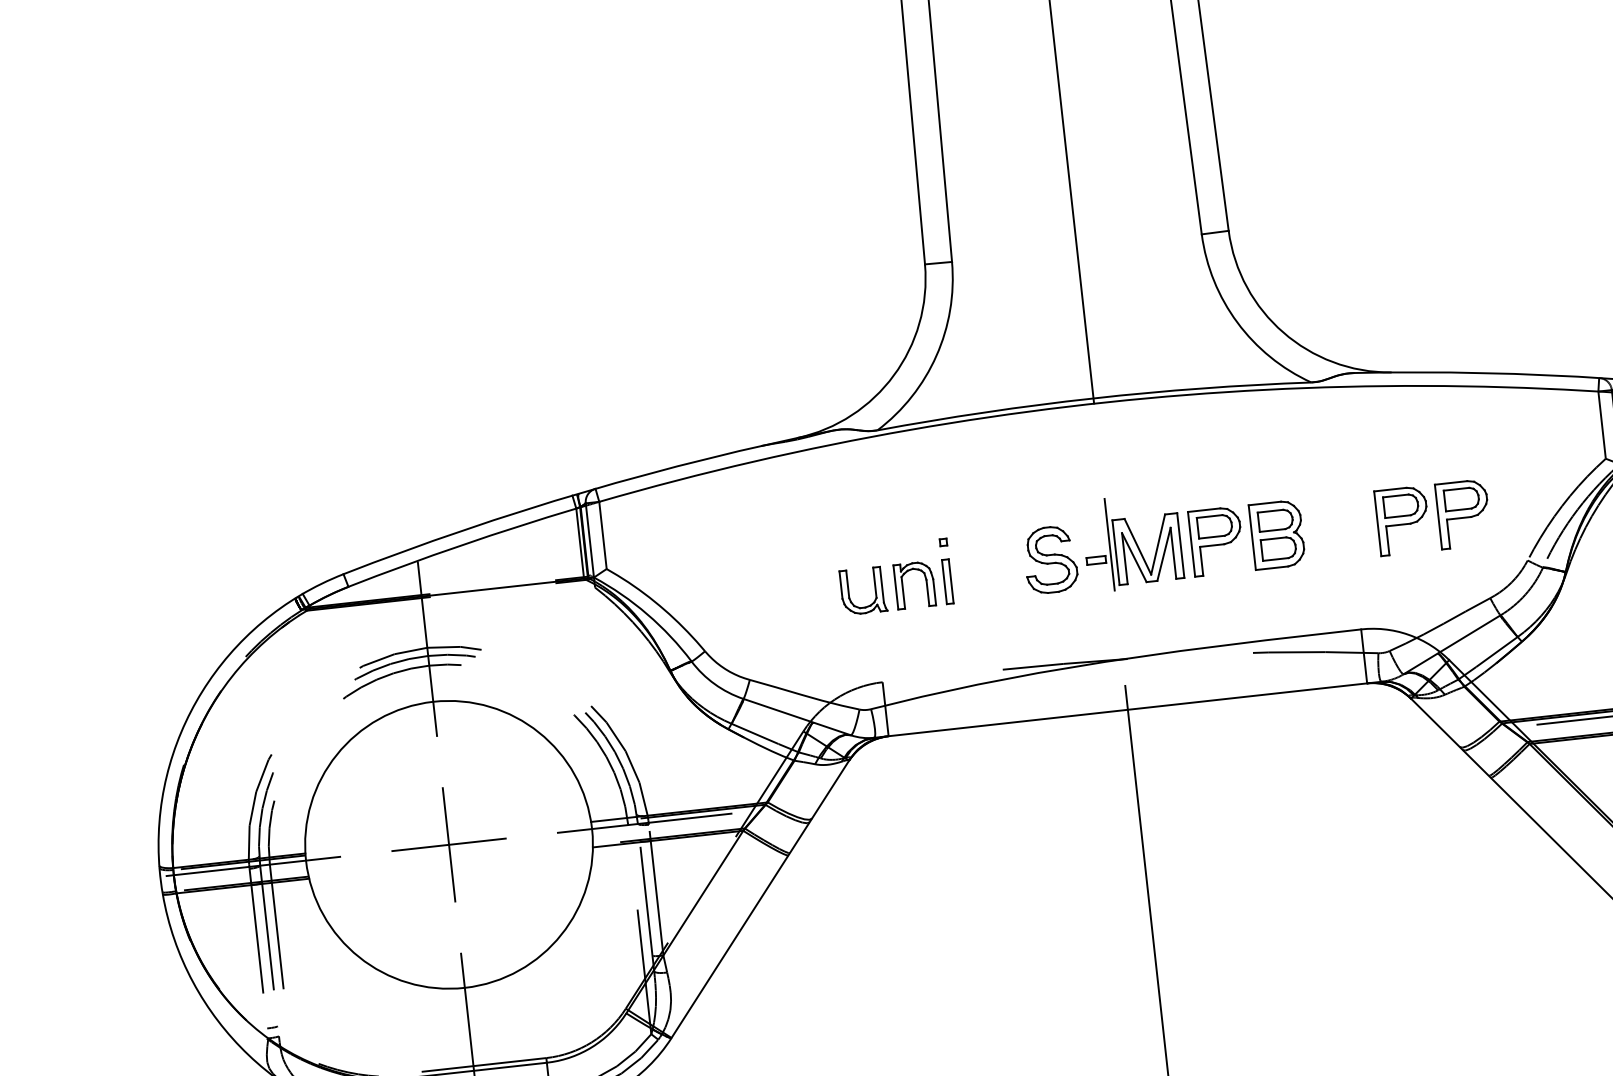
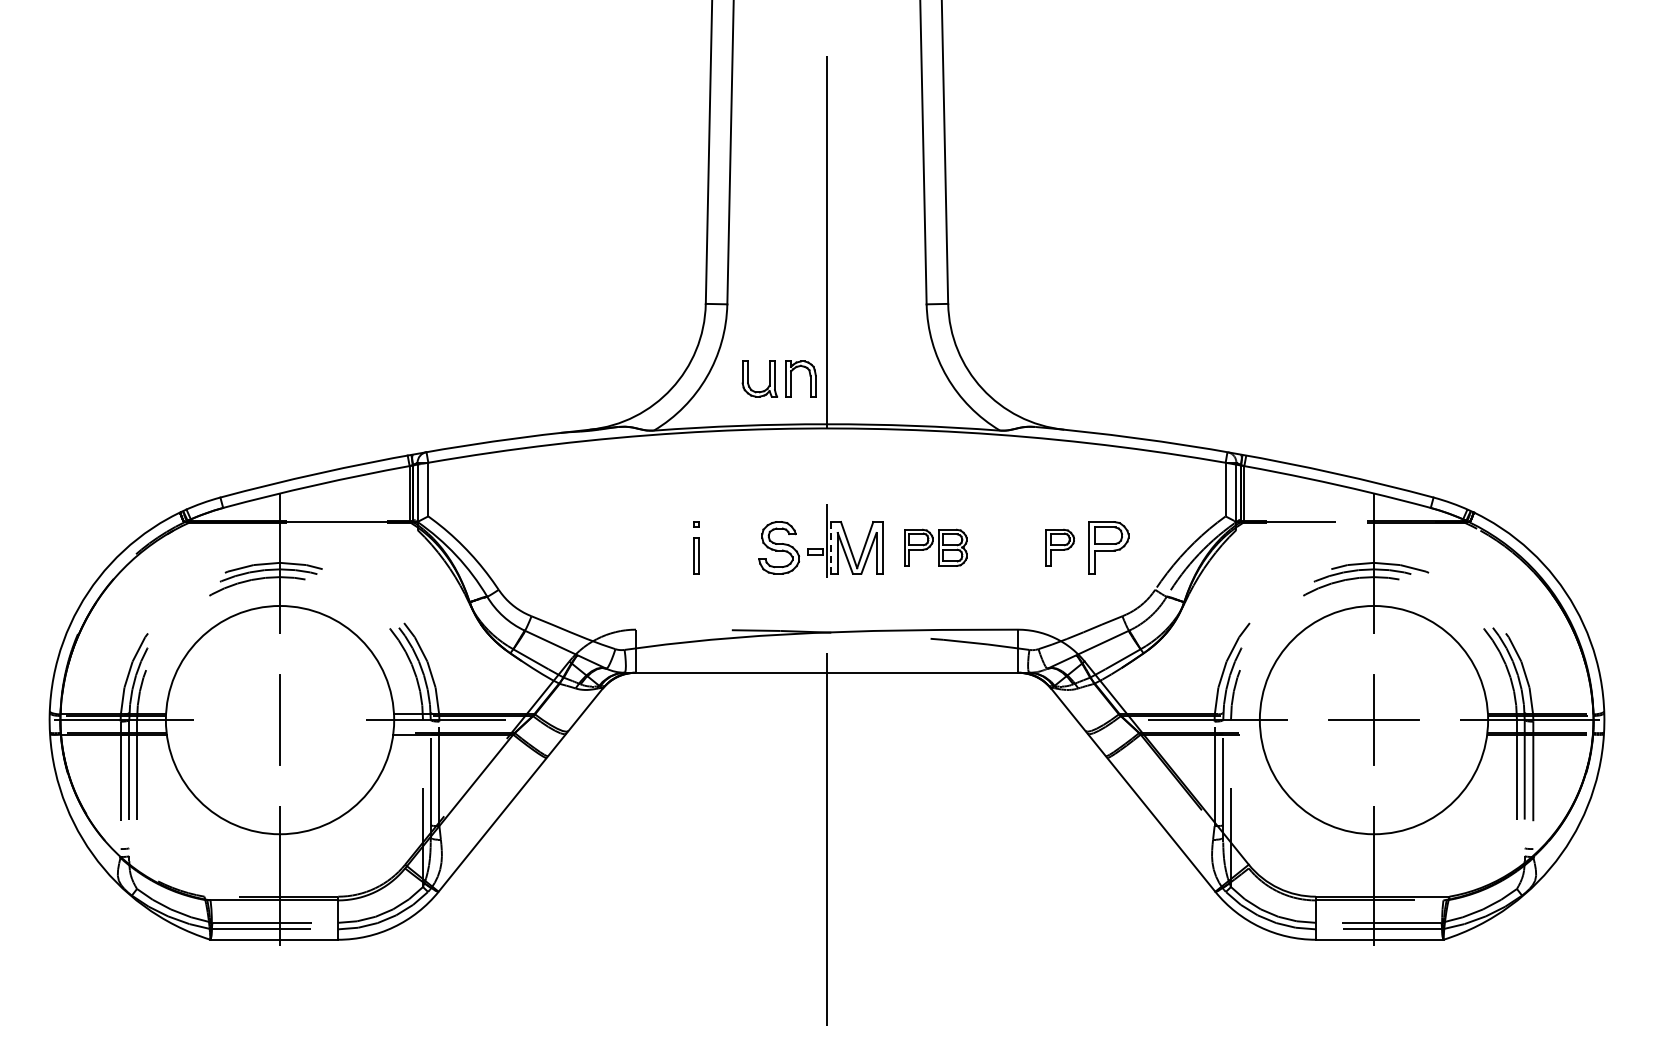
part: (1401, 520) -> (1059, 547), size x0.7
part: (1246, 537) -> (935, 547), size x0.7
line: (1116, 552) -> (831, 547), solid -> dashed
part: (886, 587) -> (778, 378), moved
line: (448, 845) -> (279, 720), removed

